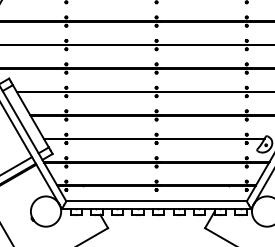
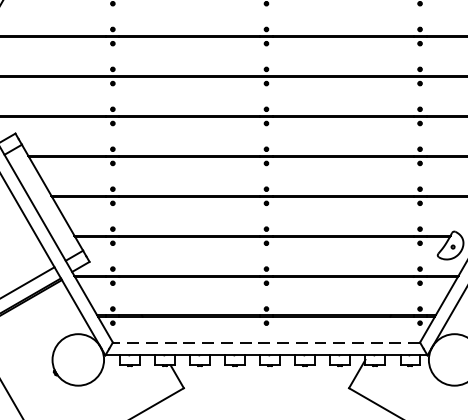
line: (156, 201) -> (266, 342), solid -> dashed

